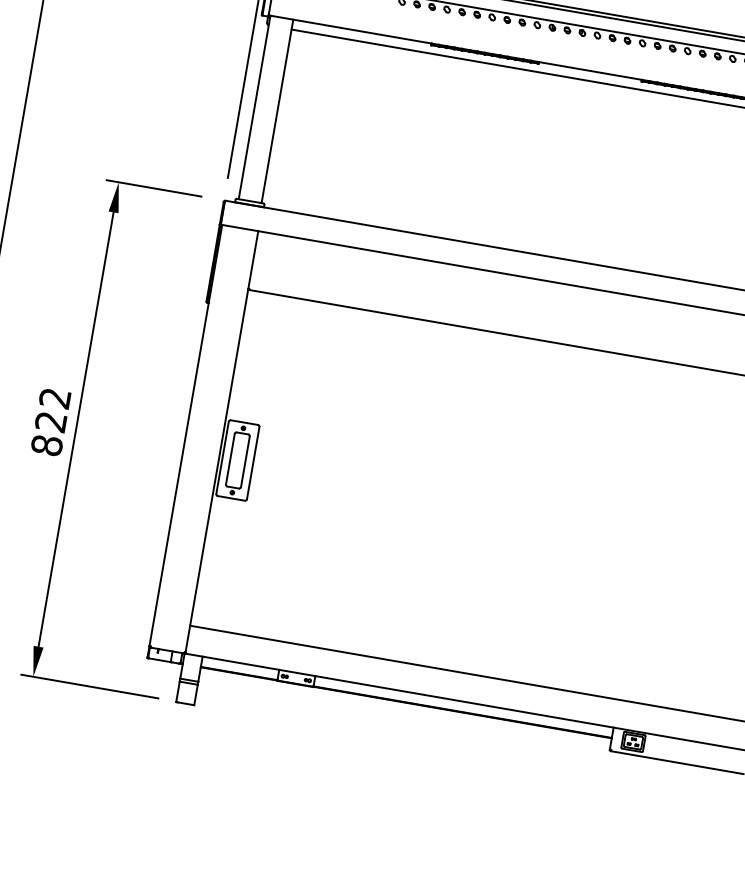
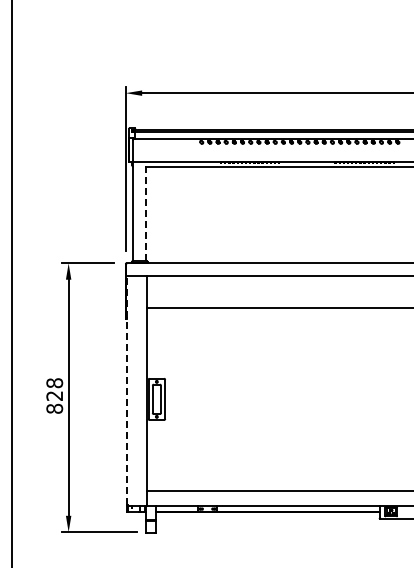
line: (276, 111) -> (145, 211), solid -> dashed
text: (54, 398) -> (54, 383), 822 -> 828
line: (186, 434) -> (127, 390), solid -> dashed

